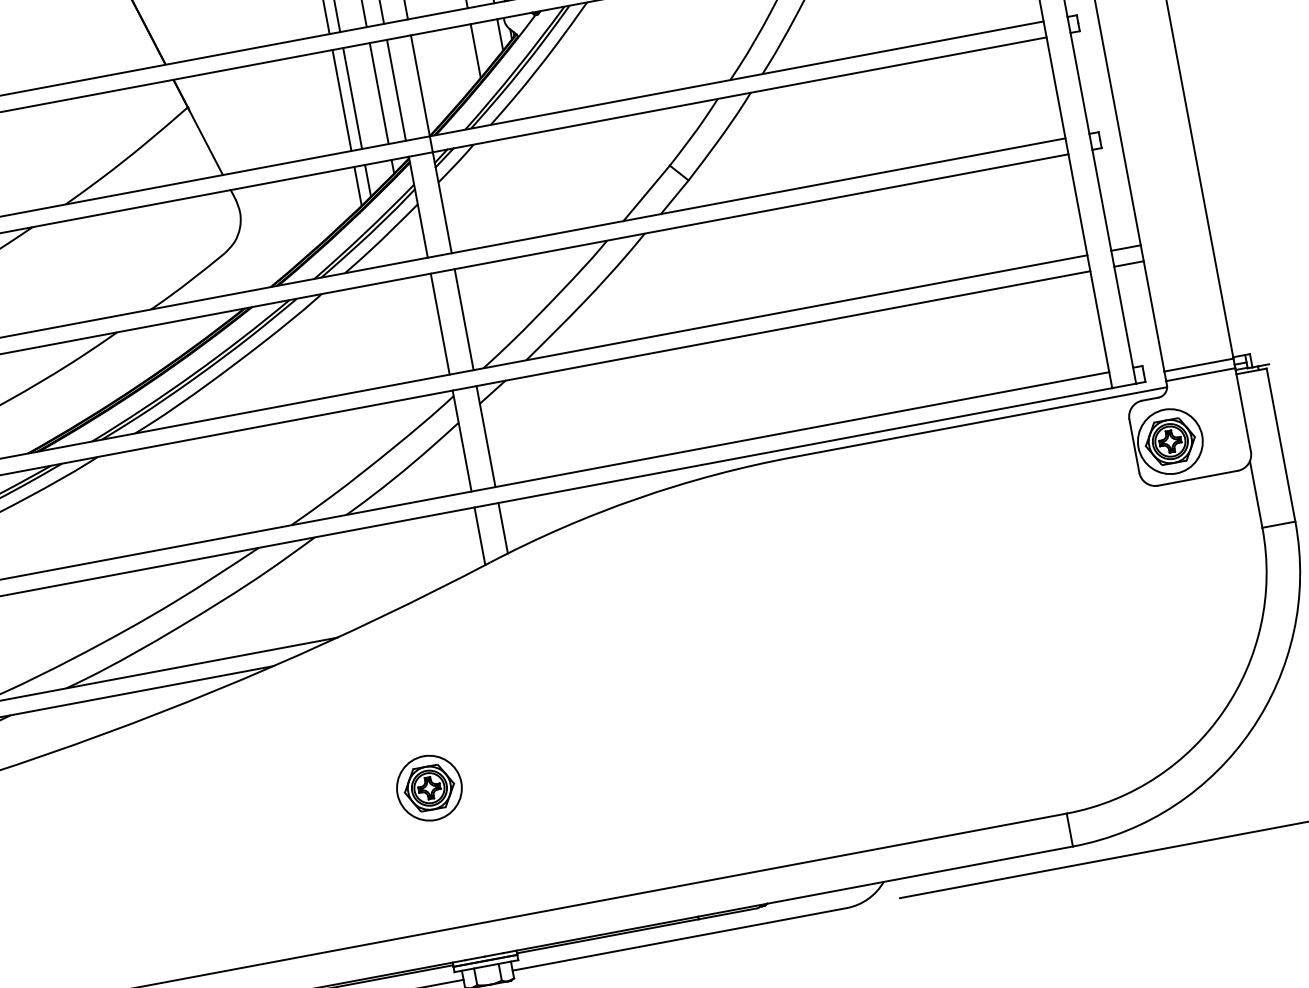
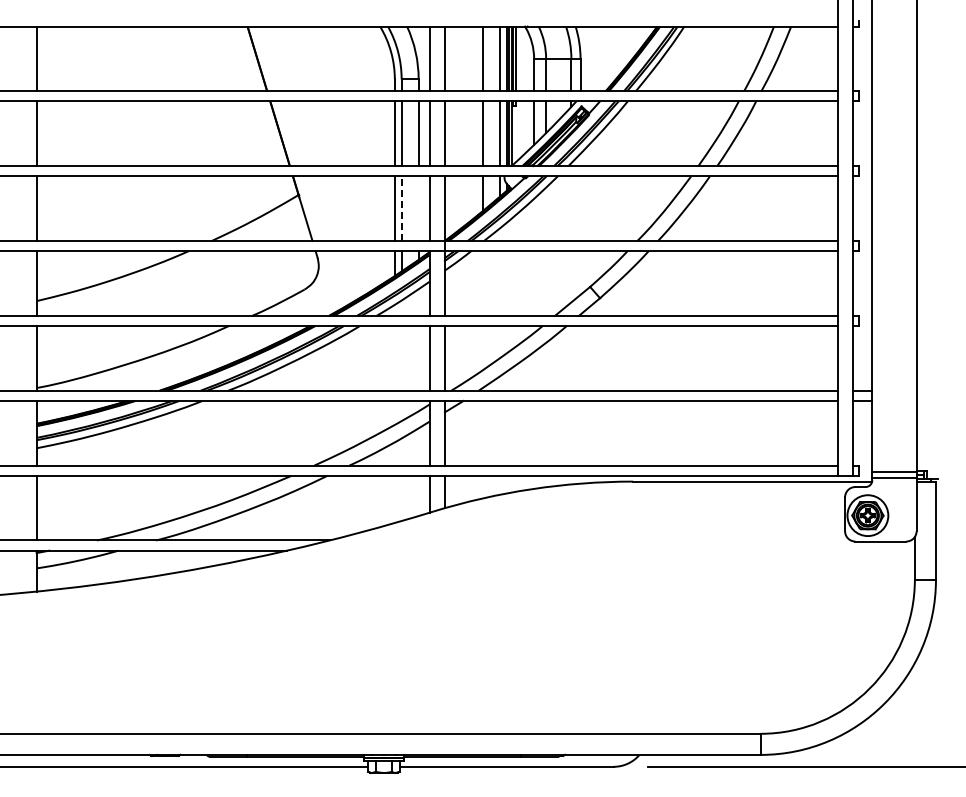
line: (378, 93) -> (418, 208), removed
line: (352, 98) -> (401, 208), solid -> dashed
part: (429, 788) -> (369, 644), removed

